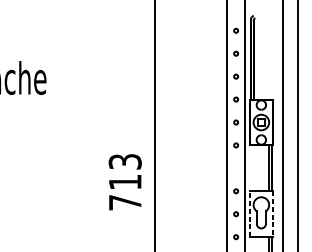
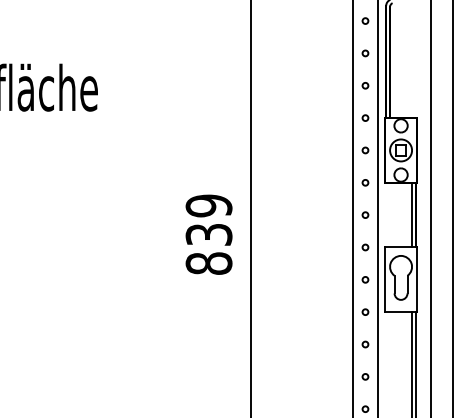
circle: (236, 167) -> (365, 214), added
text: (124, 182) -> (208, 234), 713 -> 839
line: (249, 213) -> (384, 279), dashed -> solid
line: (273, 214) -> (417, 280), dashed -> solid

